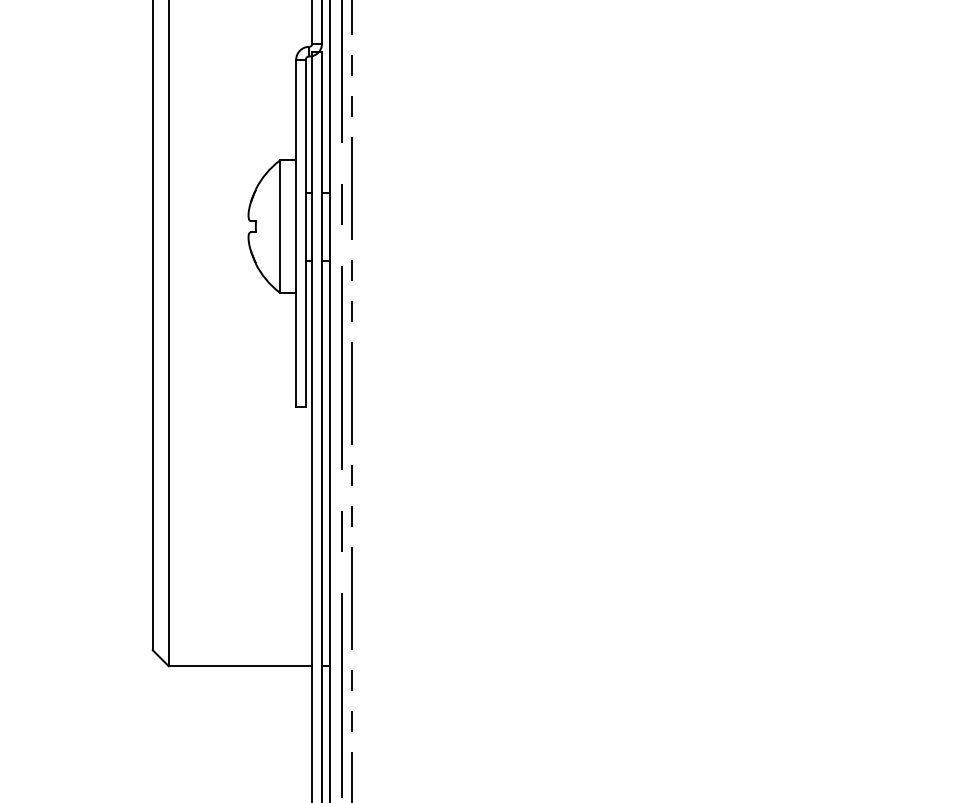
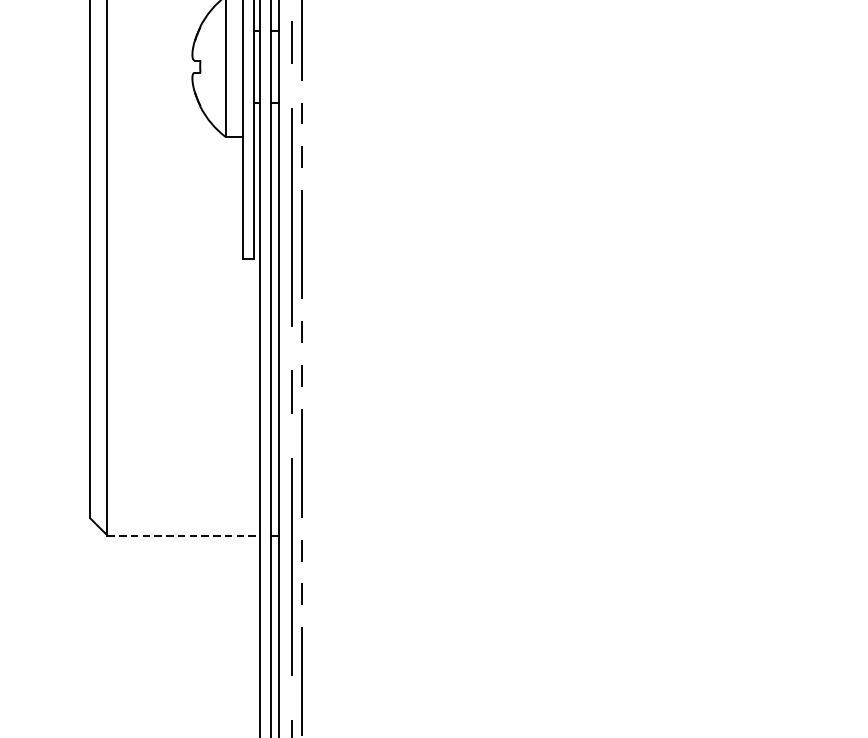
line: (240, 666) -> (183, 535), solid -> dashed

